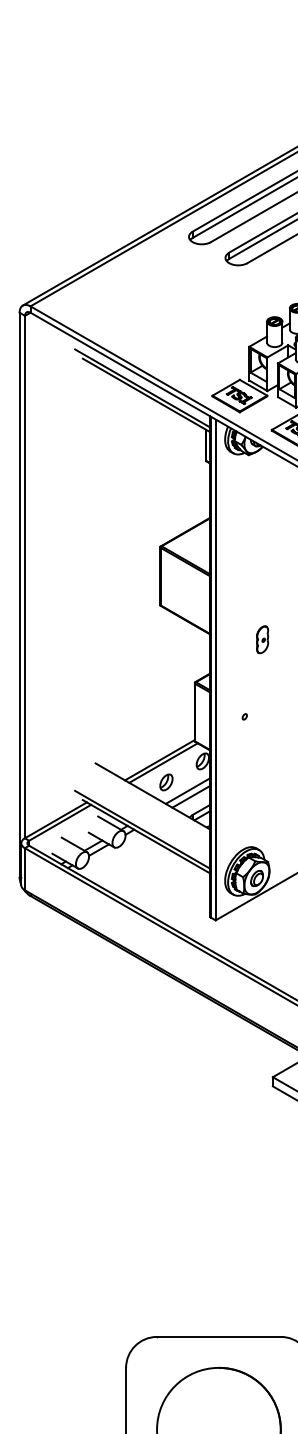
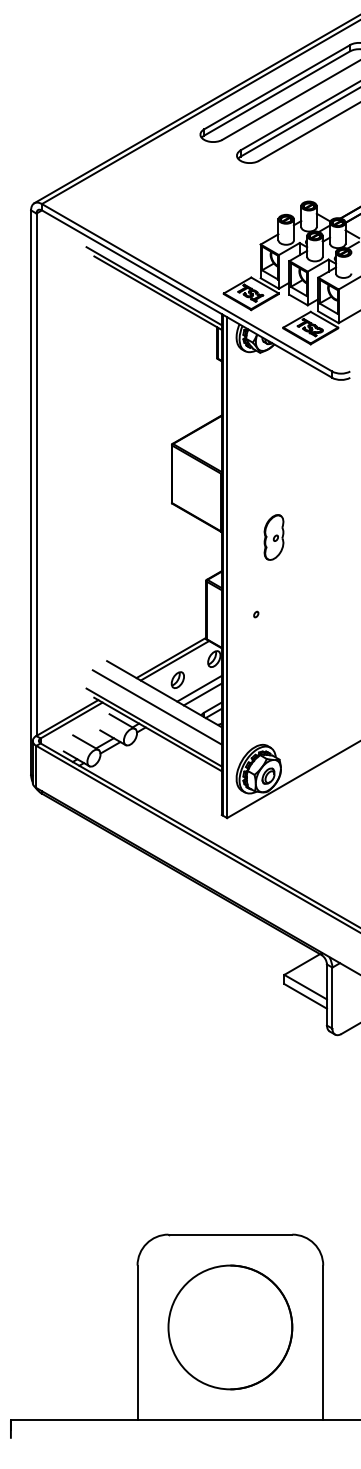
part: (262, 639) -> (273, 537), size x1.67
line: (145, 809) -> (156, 707), added

